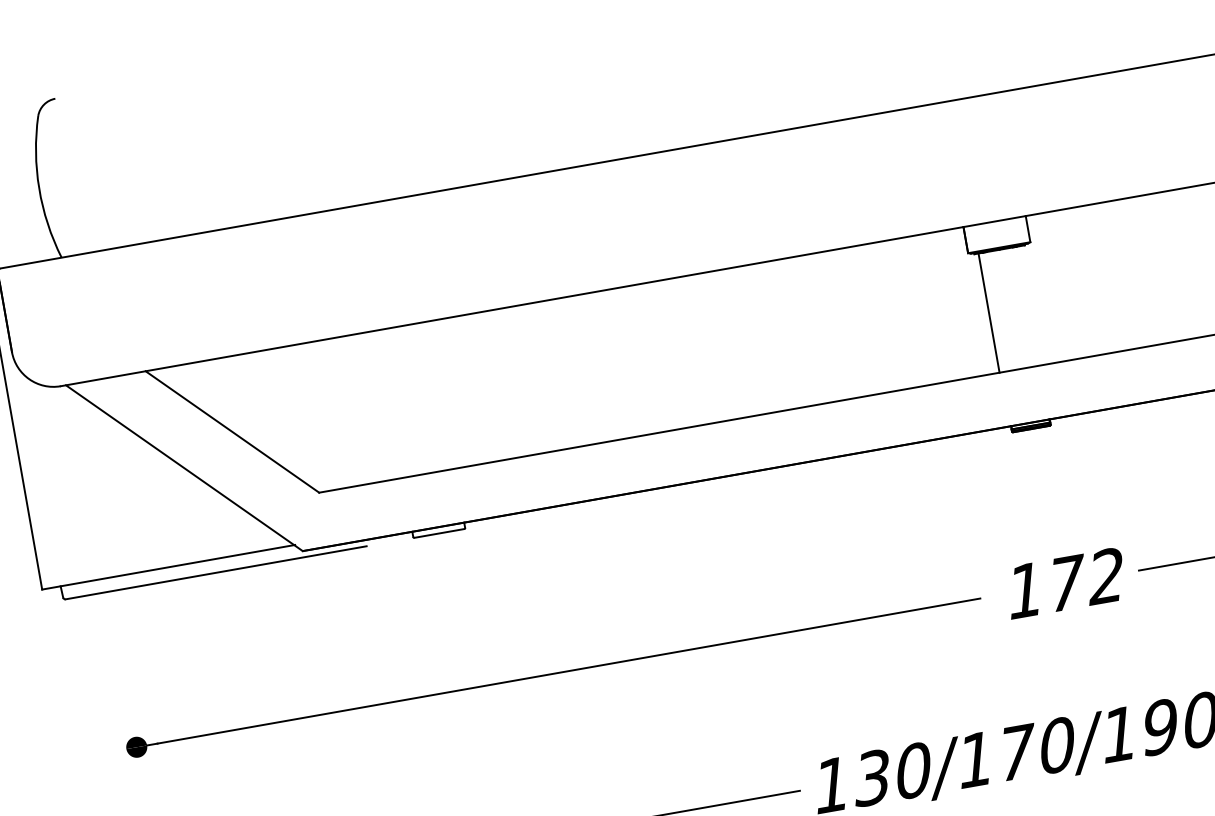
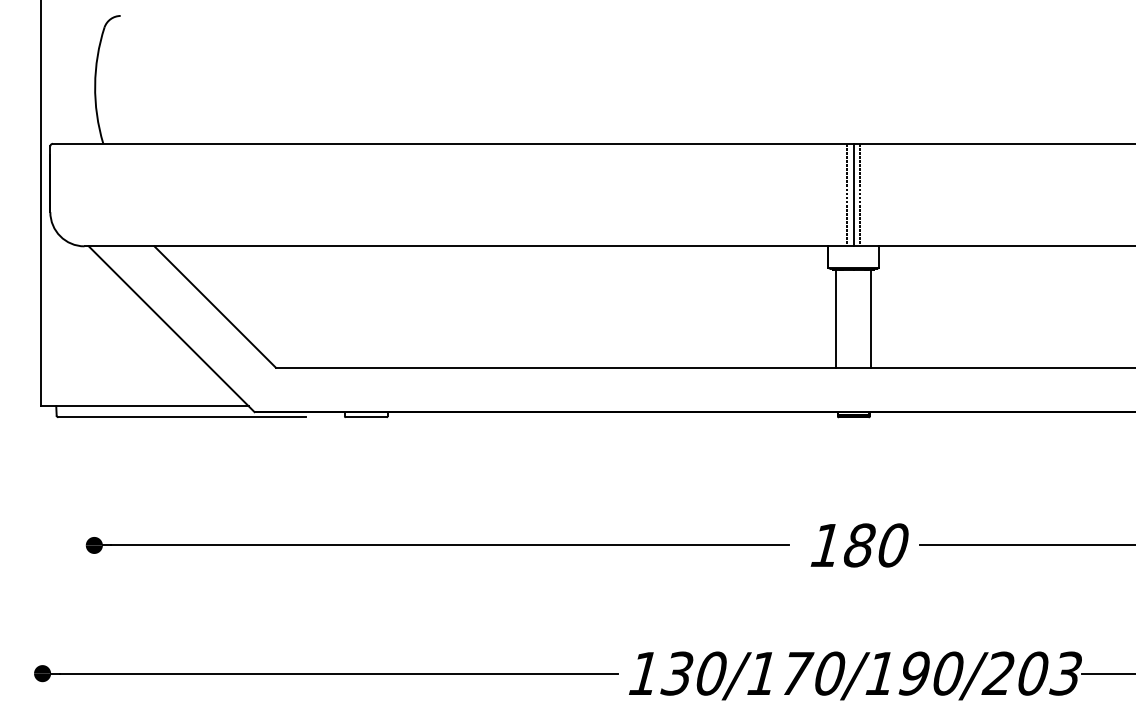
line: (991, 157) -> (860, 194), added
line: (983, 158) -> (853, 194), added
line: (976, 159) -> (847, 194), added
line: (1031, 305) -> (871, 318), added
text: (1086, 579) -> (876, 545), 172 -> 180

